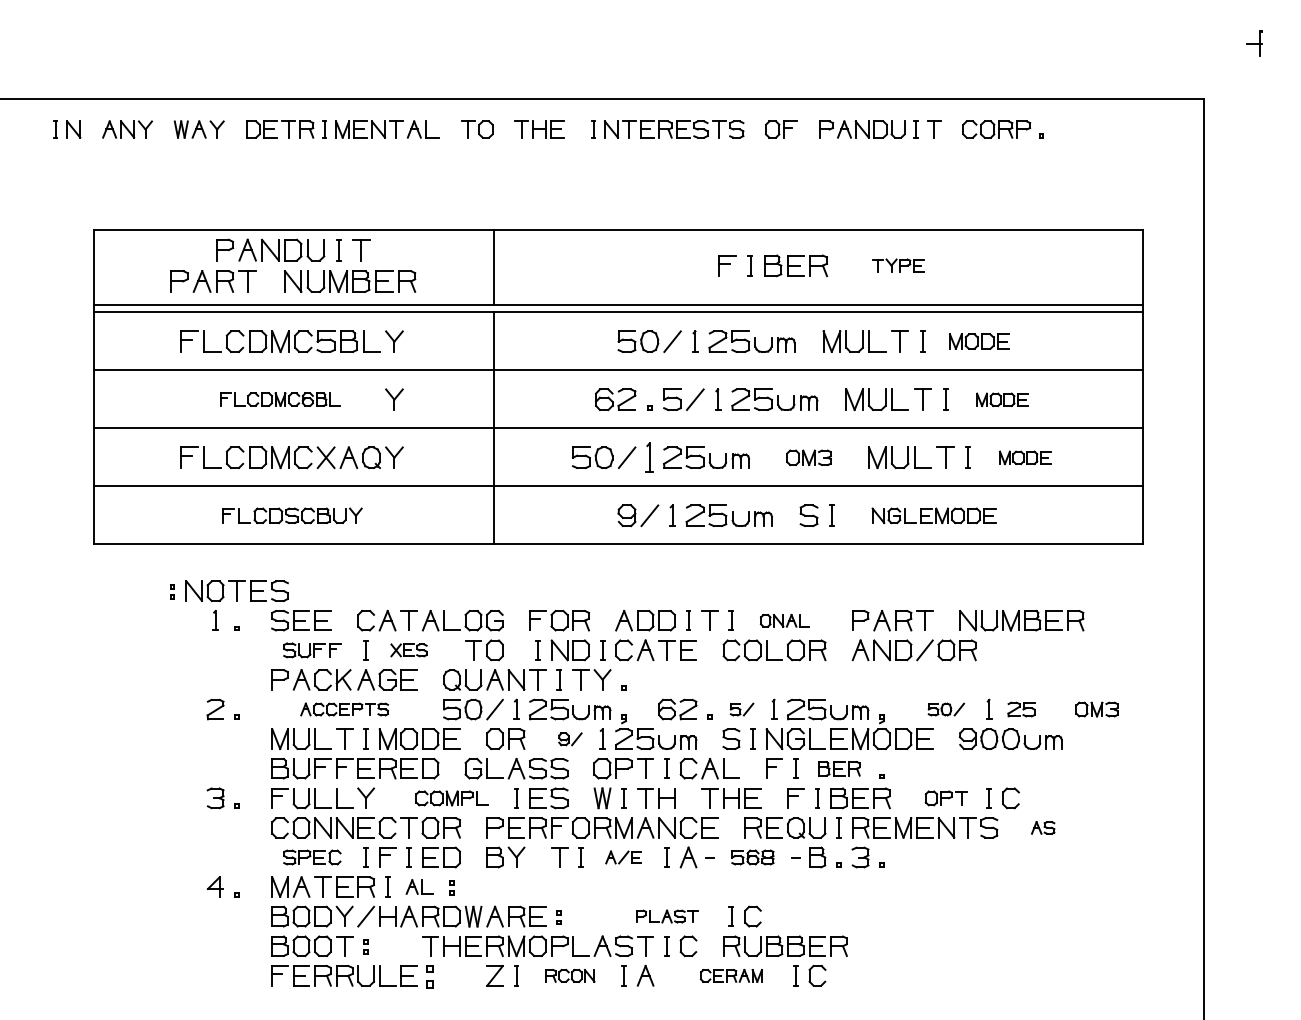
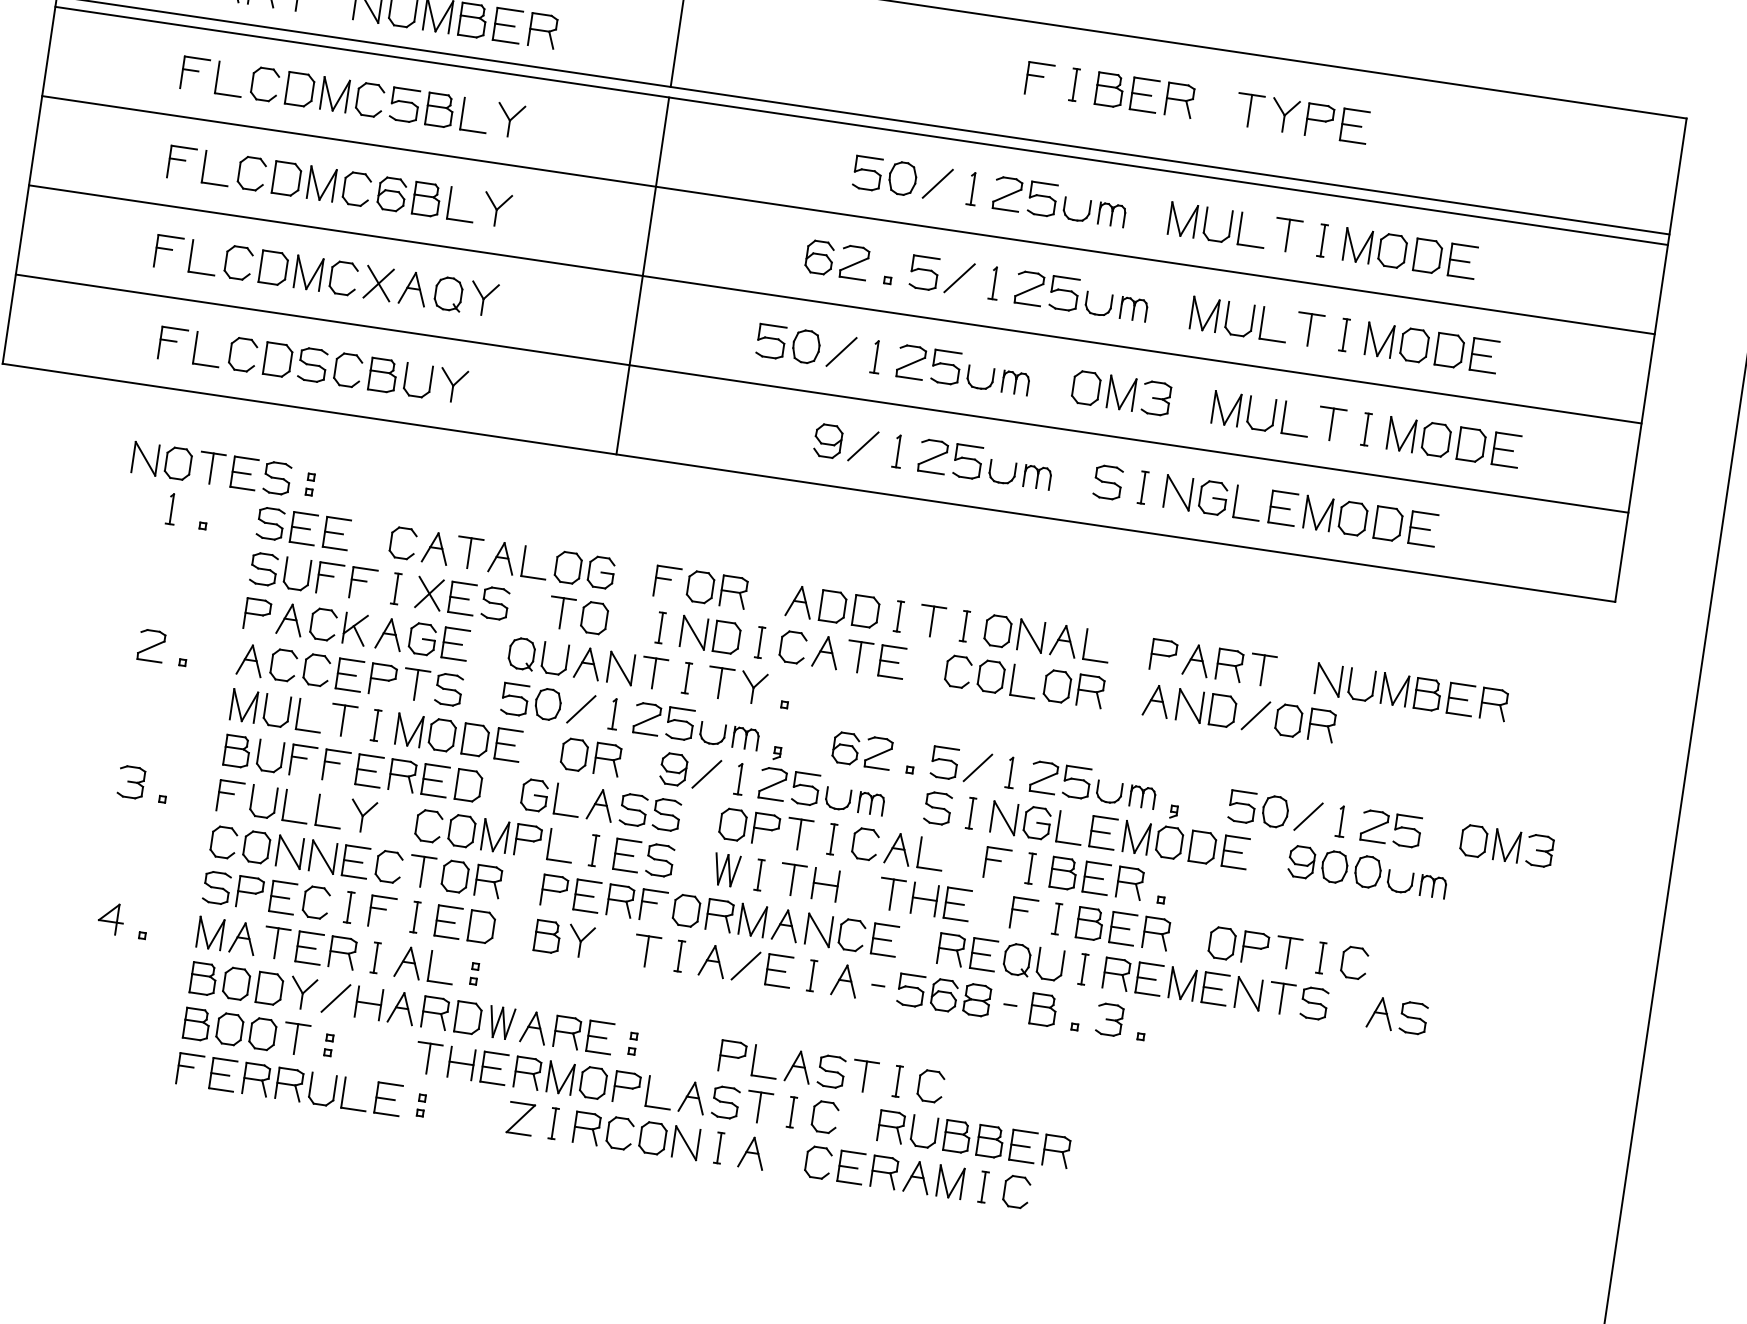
part: (898, 265) -> (1302, 117), size x1.67
part: (979, 341) -> (1409, 253), size x1.43
part: (280, 399) -> (321, 183), size x1.67
part: (1002, 399) -> (1432, 347), size x1.67
part: (649, 457) -> (876, 356), size x0.71
part: (808, 457) -> (1120, 392), size x1.43
part: (1025, 457) -> (1454, 442), size x1.67
part: (292, 515) -> (313, 364), size x1.43
part: (933, 515) -> (1299, 510), size x1.43
part: (172, 591) -> (310, 483), moved
part: (784, 620) -> (1046, 638), size x1.67
part: (312, 650) -> (313, 576), size x1.43
part: (408, 650) -> (461, 598), size x1.67
part: (344, 709) -> (349, 674), size x1.67
part: (741, 709) -> (960, 765), size x1.67
part: (946, 709) -> (1275, 811), size x1.67
part: (1021, 709) -> (1390, 828), size x1.43
part: (1096, 709) -> (1506, 845), size x1.43
part: (570, 739) -> (690, 772), size x1.67
part: (839, 768) -> (1097, 878), size x1.43
part: (451, 798) -> (494, 836), size x1.43
part: (946, 798) -> (1255, 948), size x1.43
part: (1042, 827) -> (1396, 1014), size x1.67
part: (312, 857) -> (266, 895), size x1.43
part: (623, 857) -> (745, 965), size x1.67
part: (752, 857) -> (943, 995), size x1.43
part: (419, 886) -> (424, 964), size x1.43
part: (666, 916) -> (797, 1066), size x1.67
part: (570, 975) -> (636, 1135), size x1.67
part: (731, 975) -> (884, 1171), size x1.67
part: (430, 976) -> (421, 1105), size x0.62

